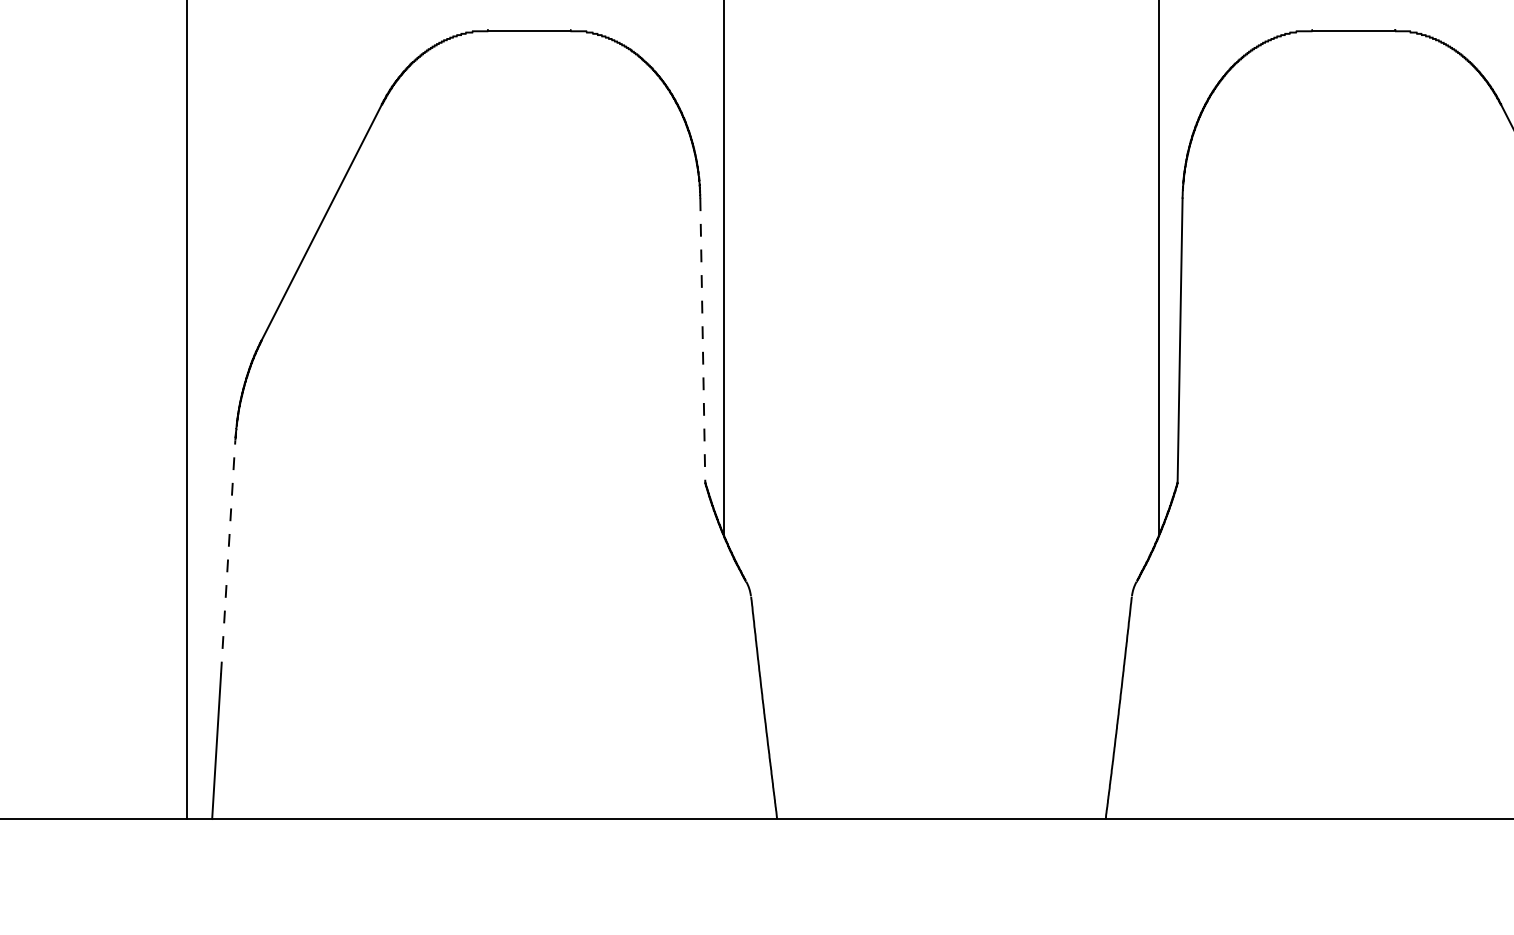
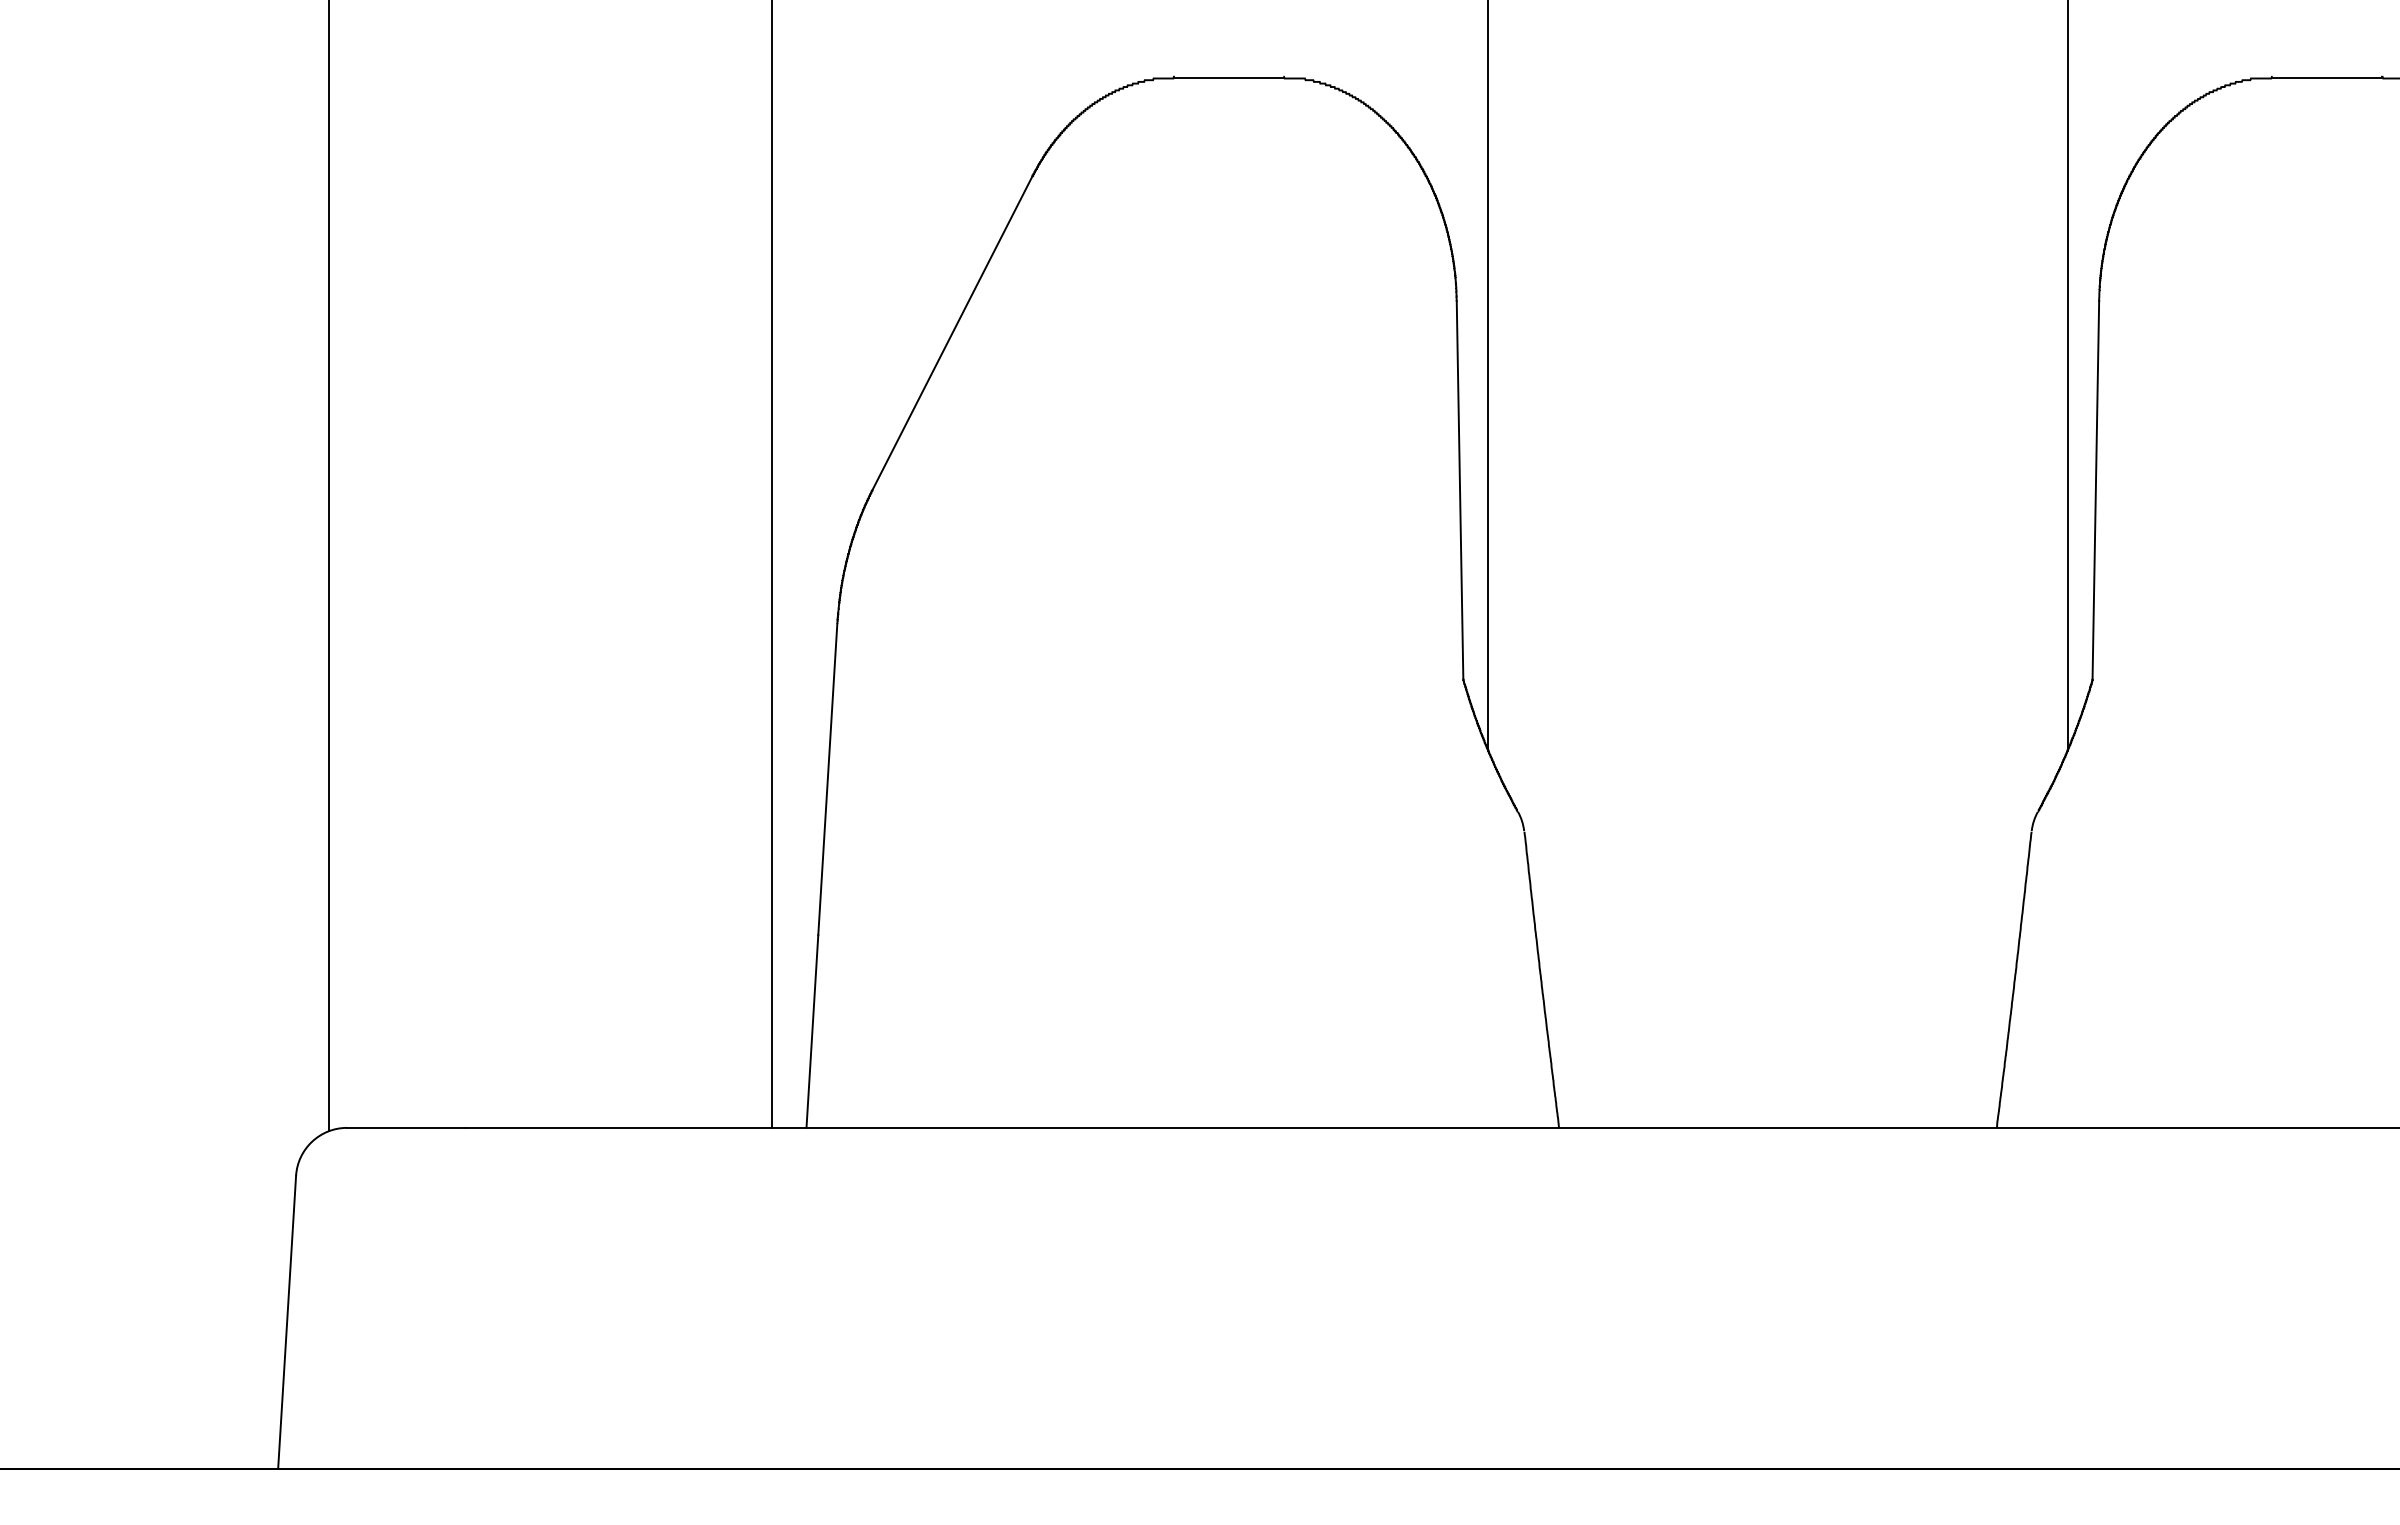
line: (703, 340) -> (1460, 490), dashed -> solid
line: (227, 557) -> (827, 779), dashed -> solid

